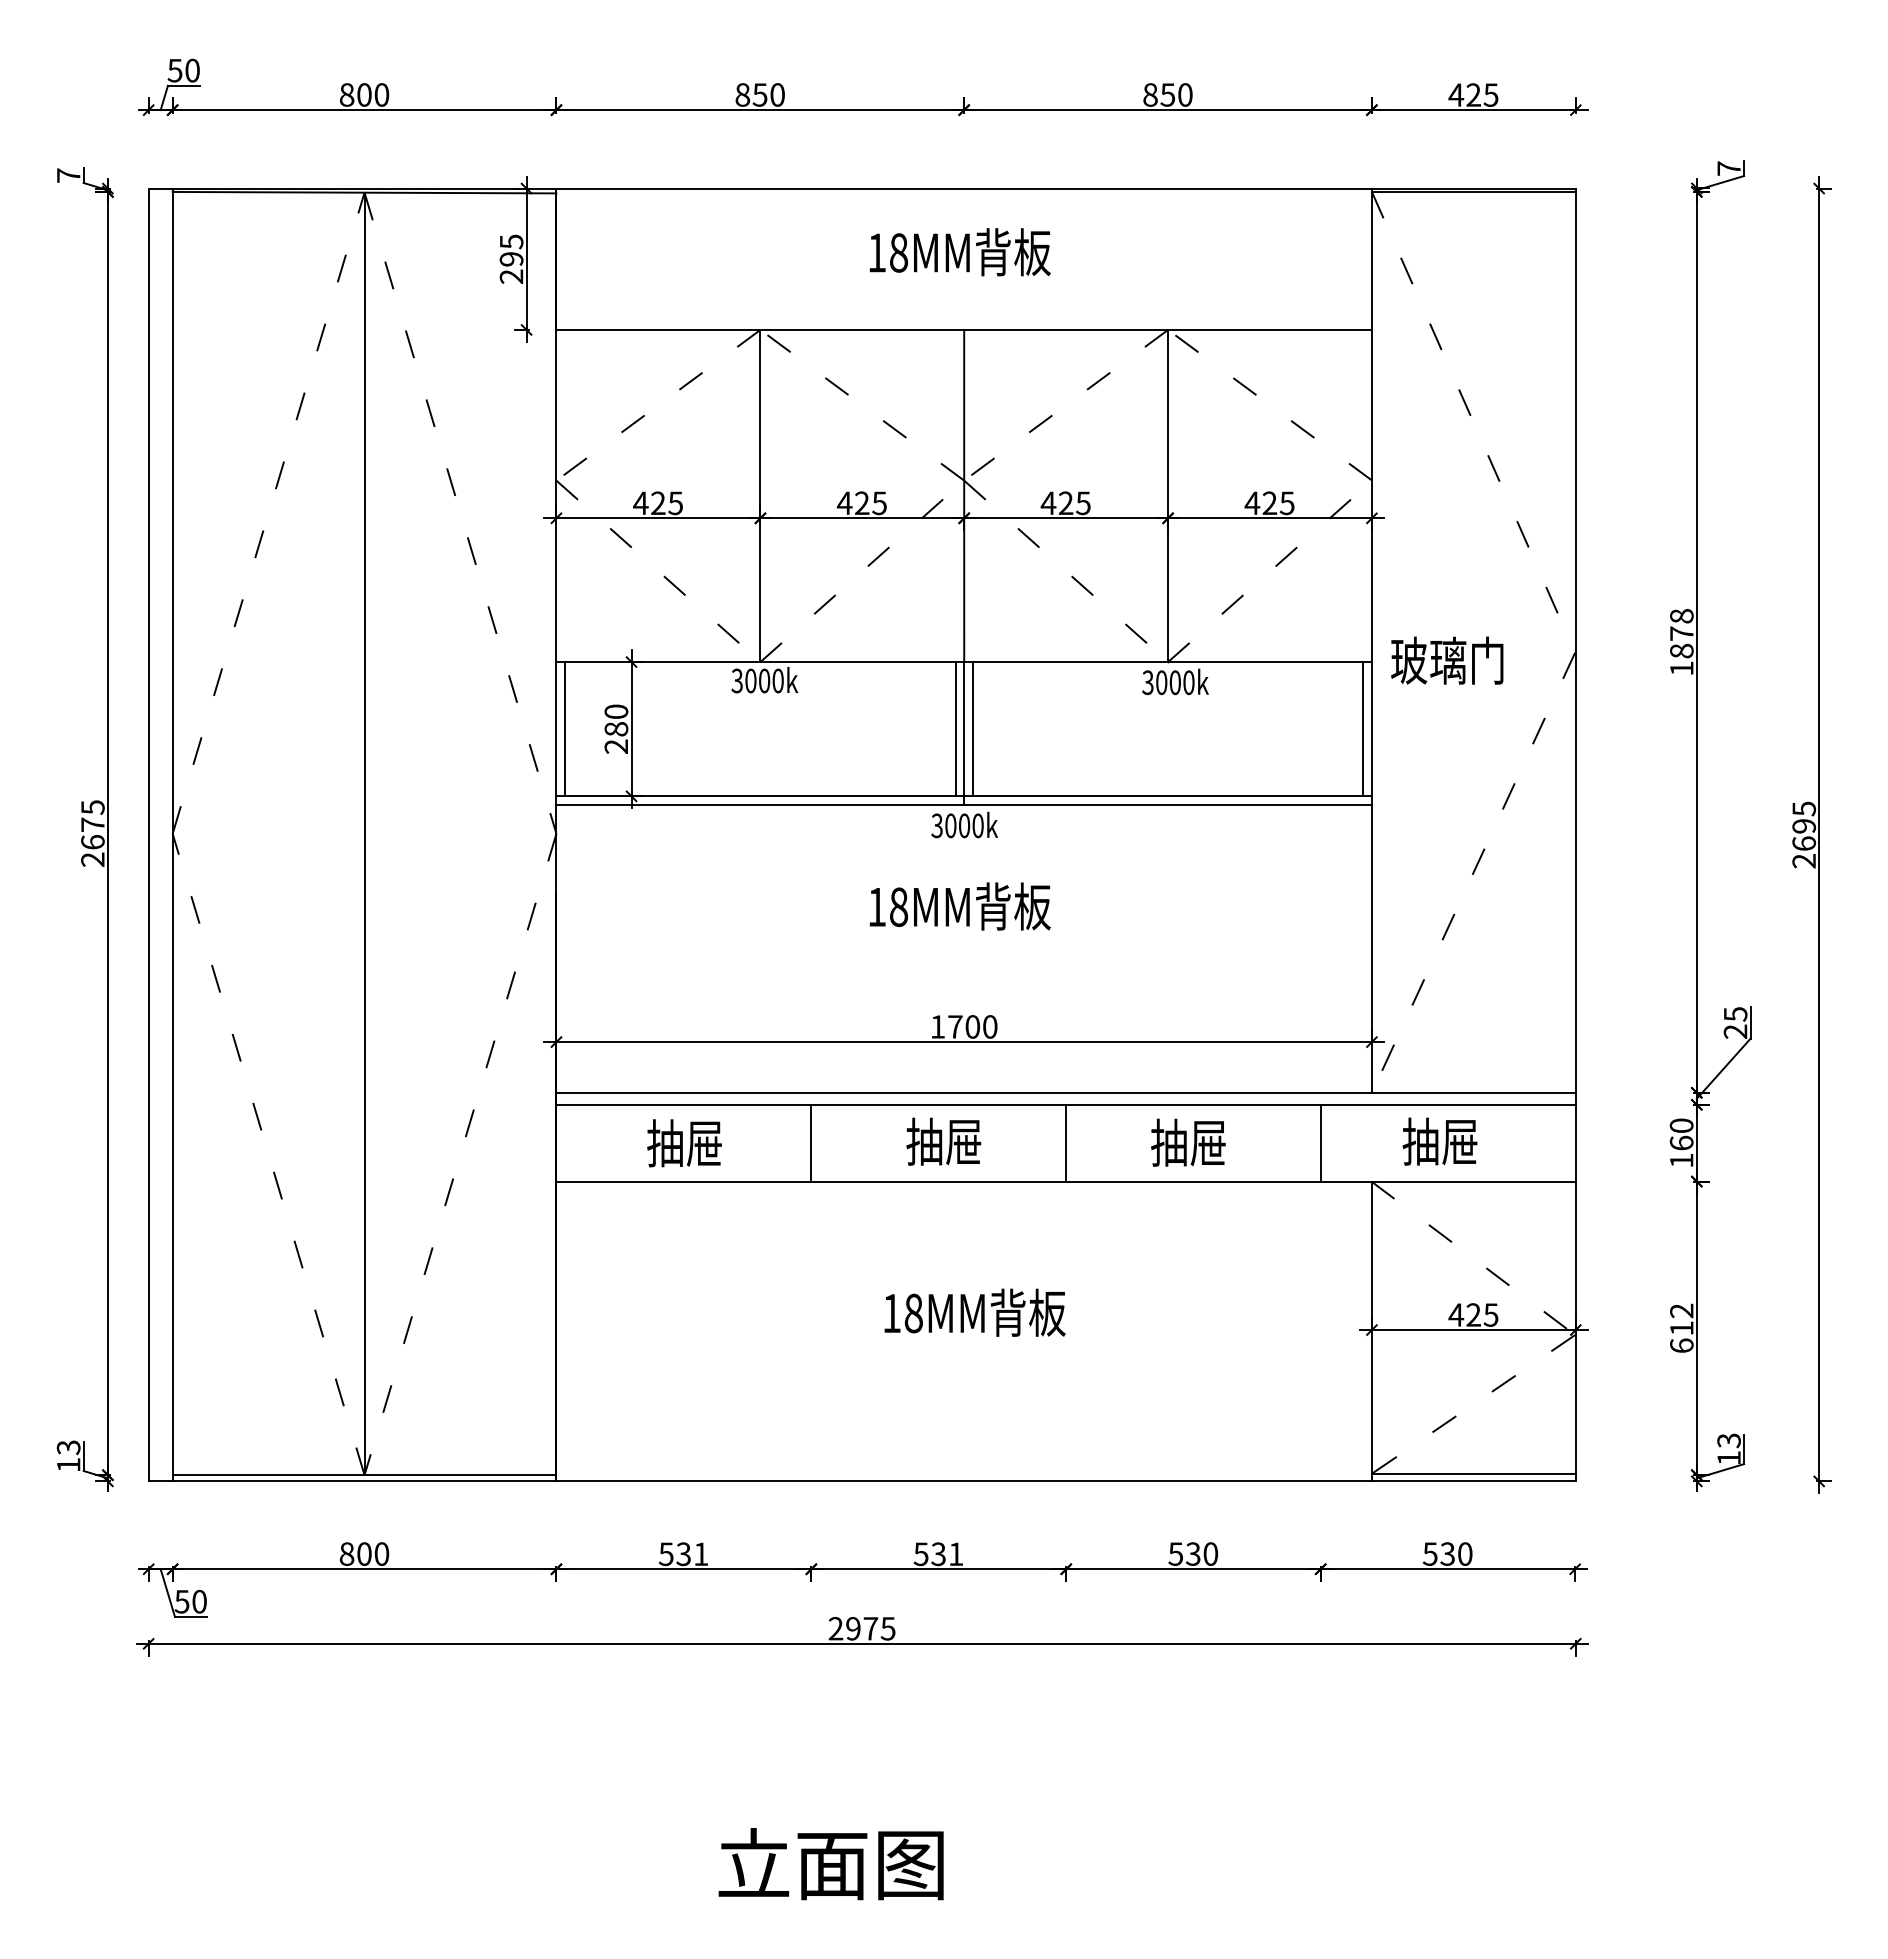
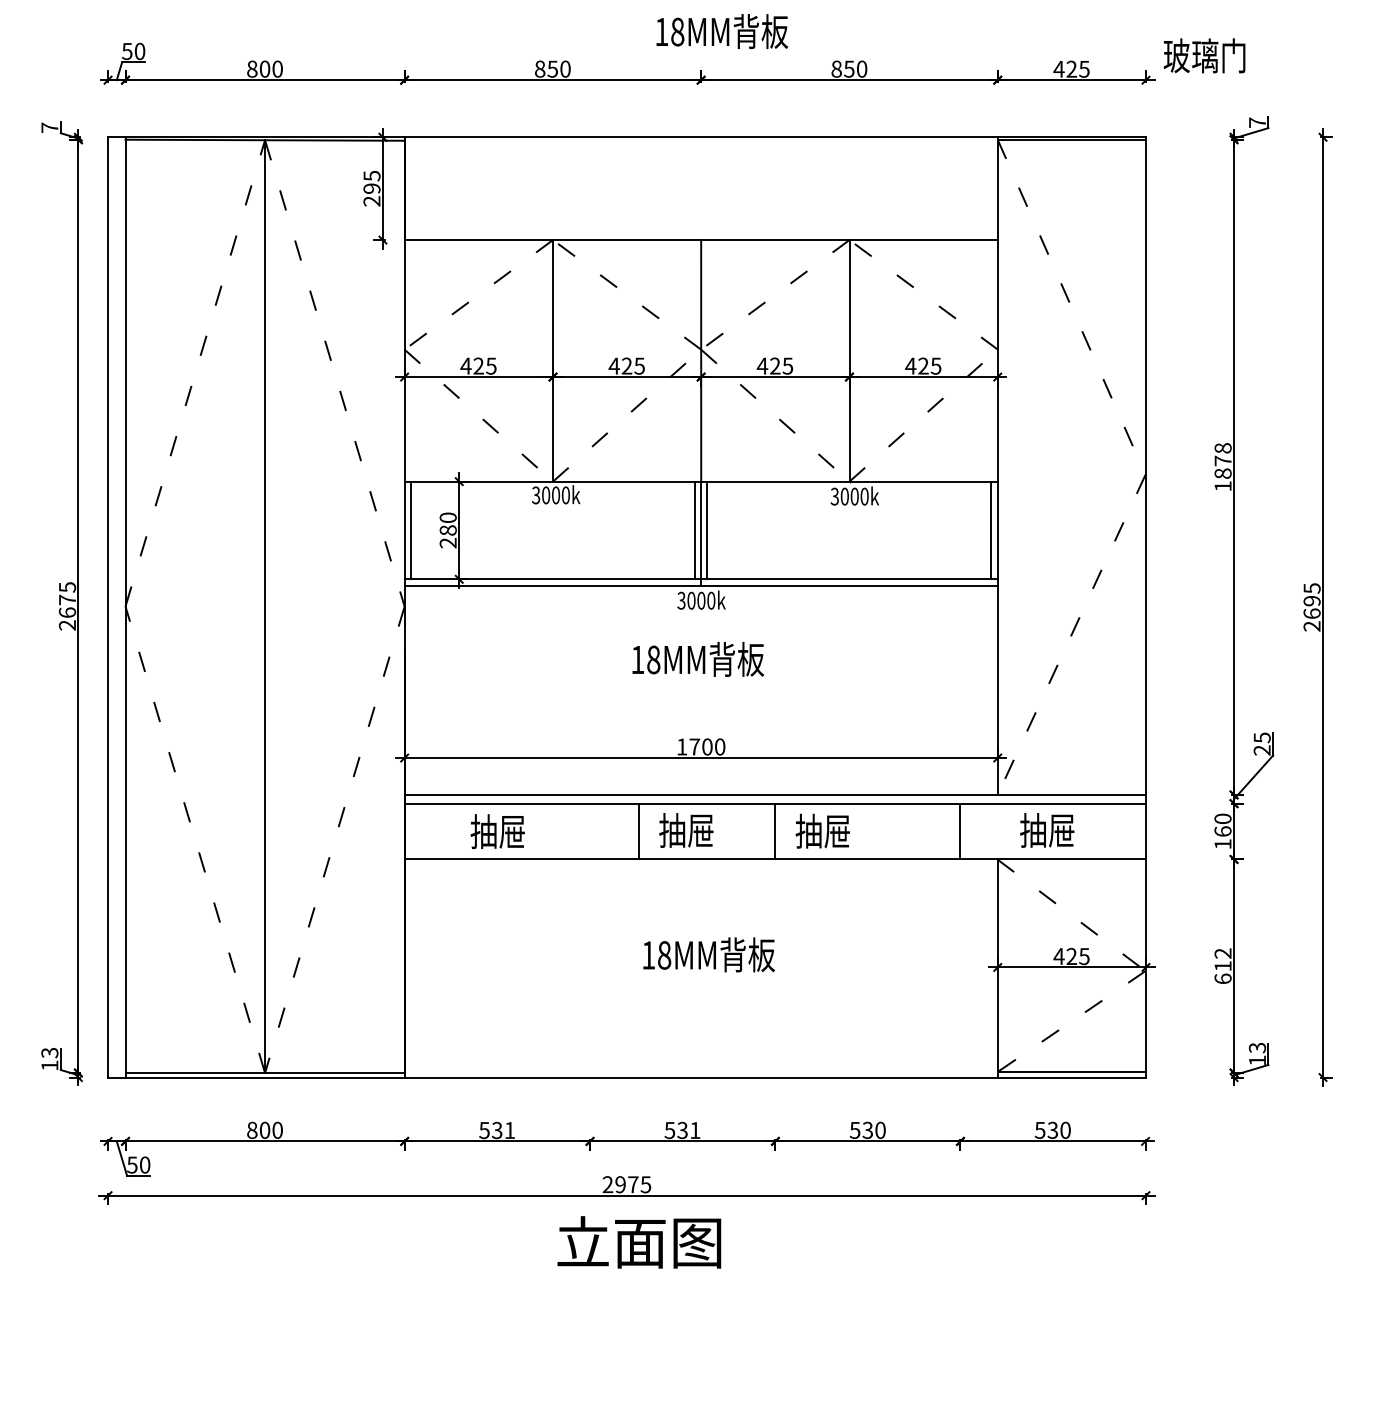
text: (959, 252) -> (721, 31), moved
text: (1447, 660) -> (1204, 55), moved
line: (811, 1142) -> (638, 831), moved
text: (1188, 1142) -> (822, 831), moved
text: (830, 1864) -> (638, 1242), moved

